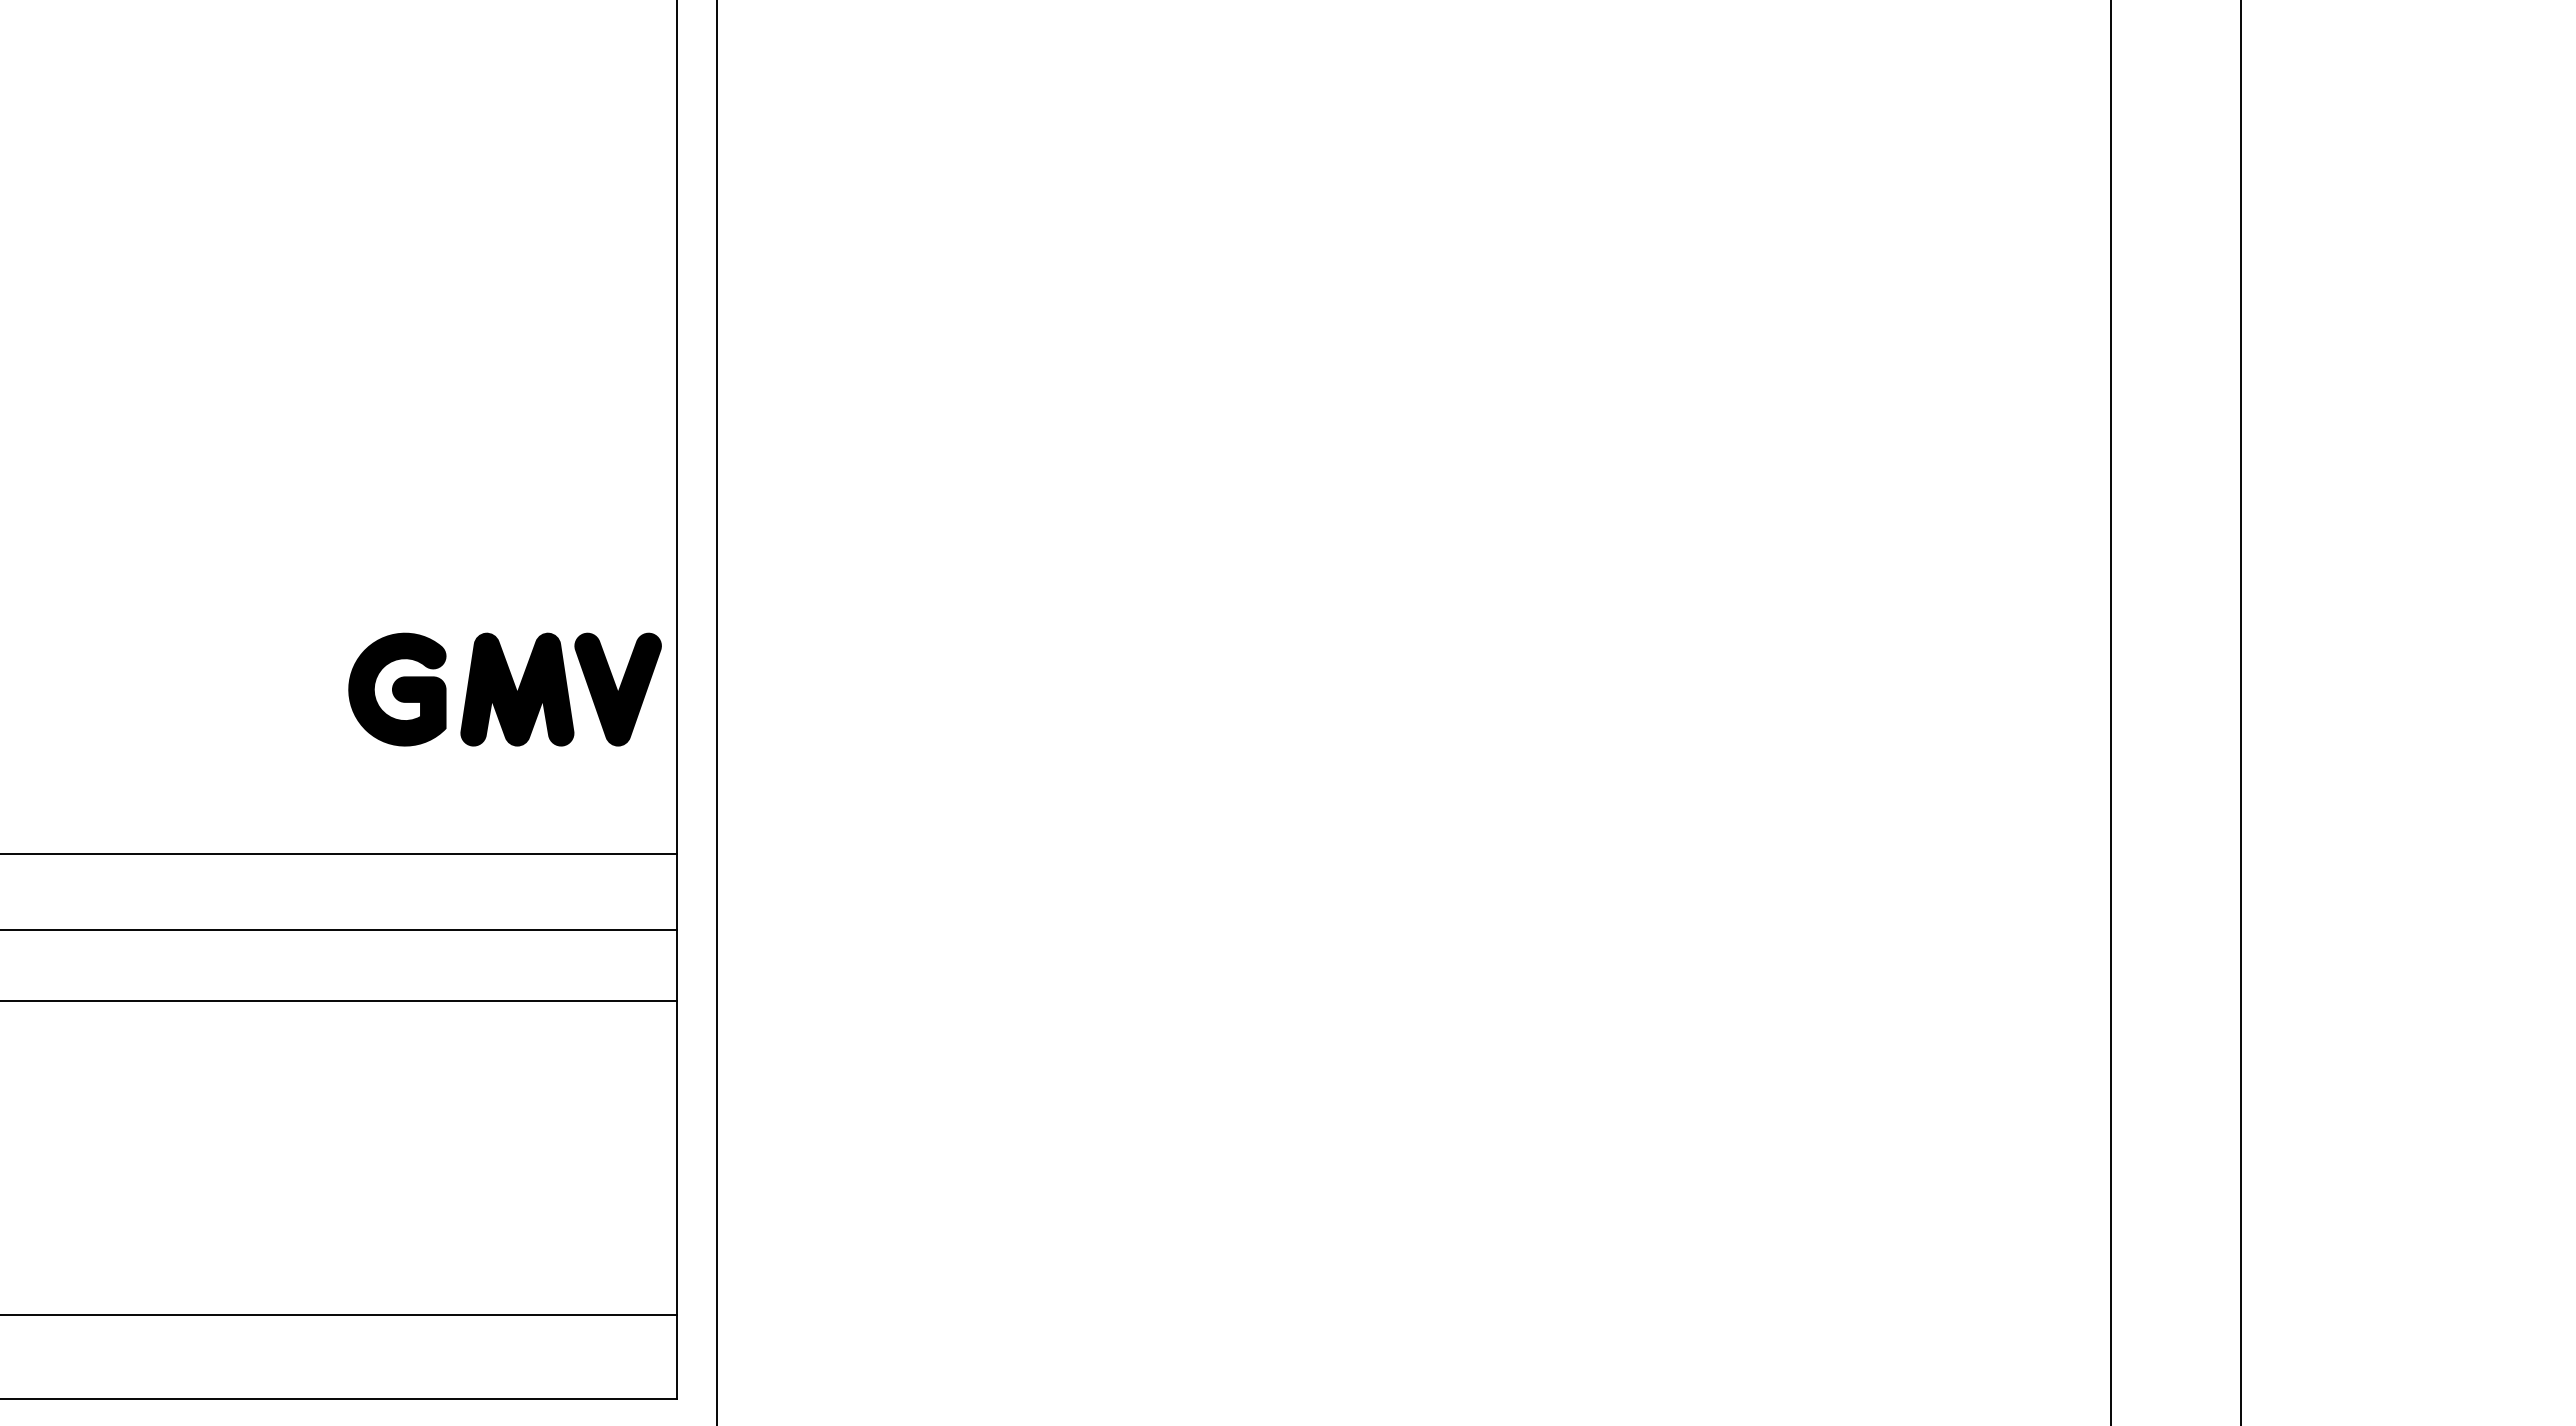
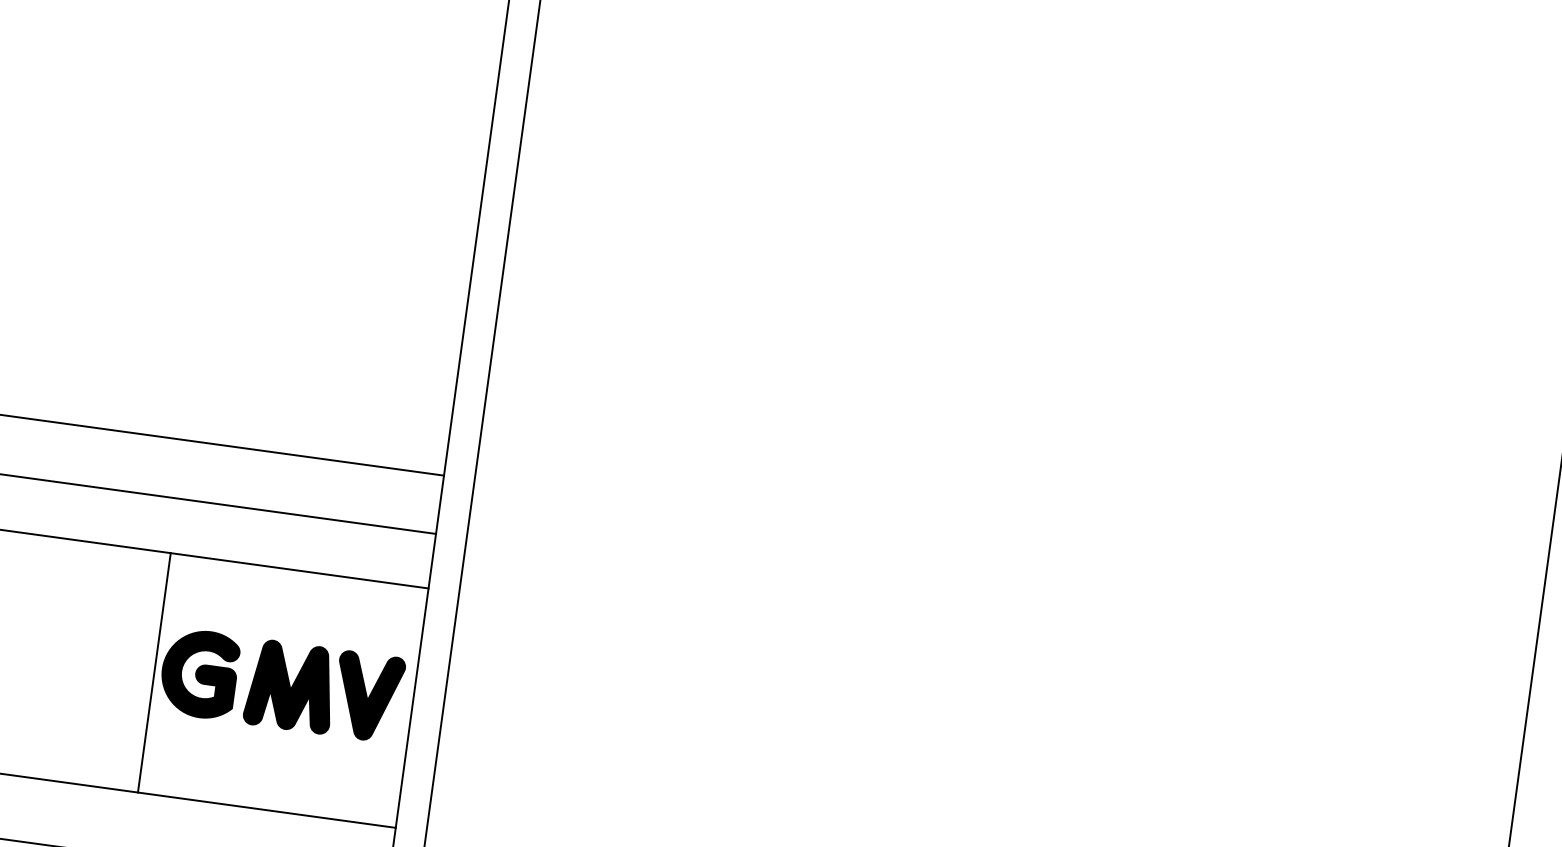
part: (504, 689) -> (281, 685), moved
line: (339, 1157) -> (154, 672), added

